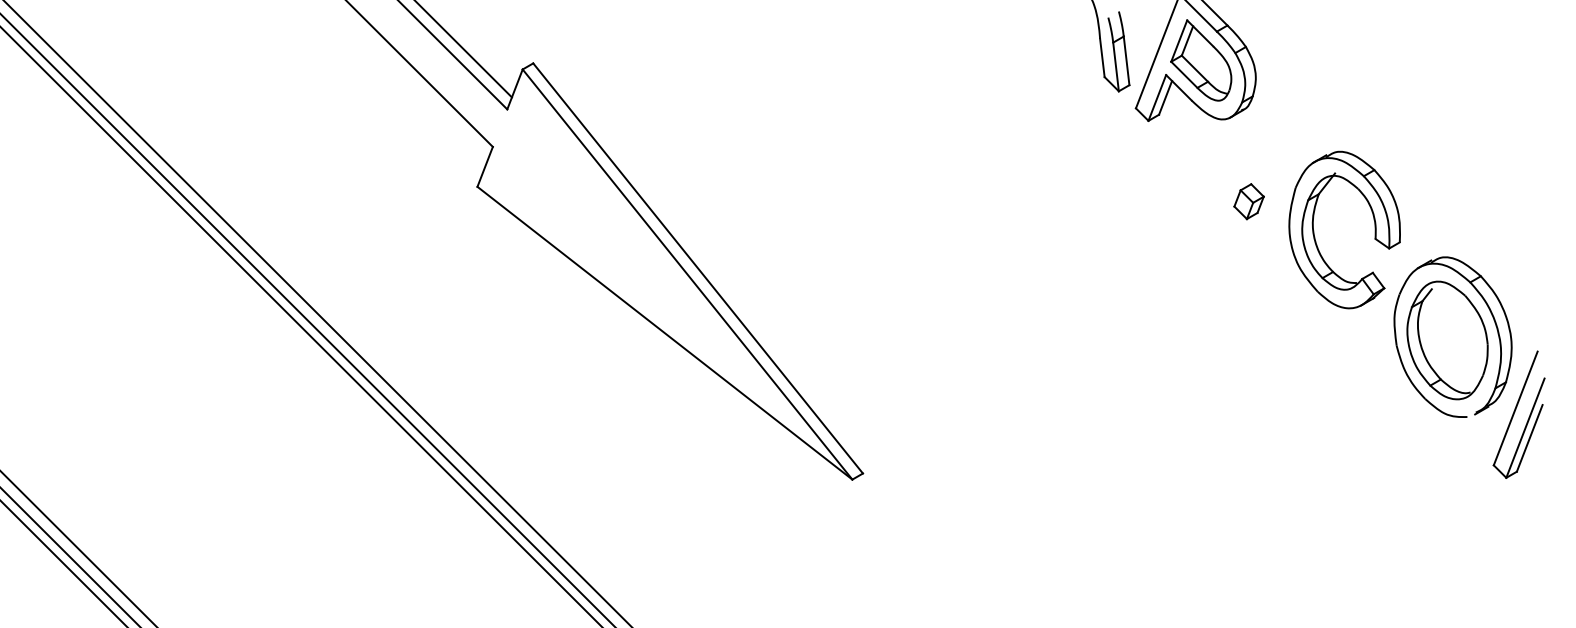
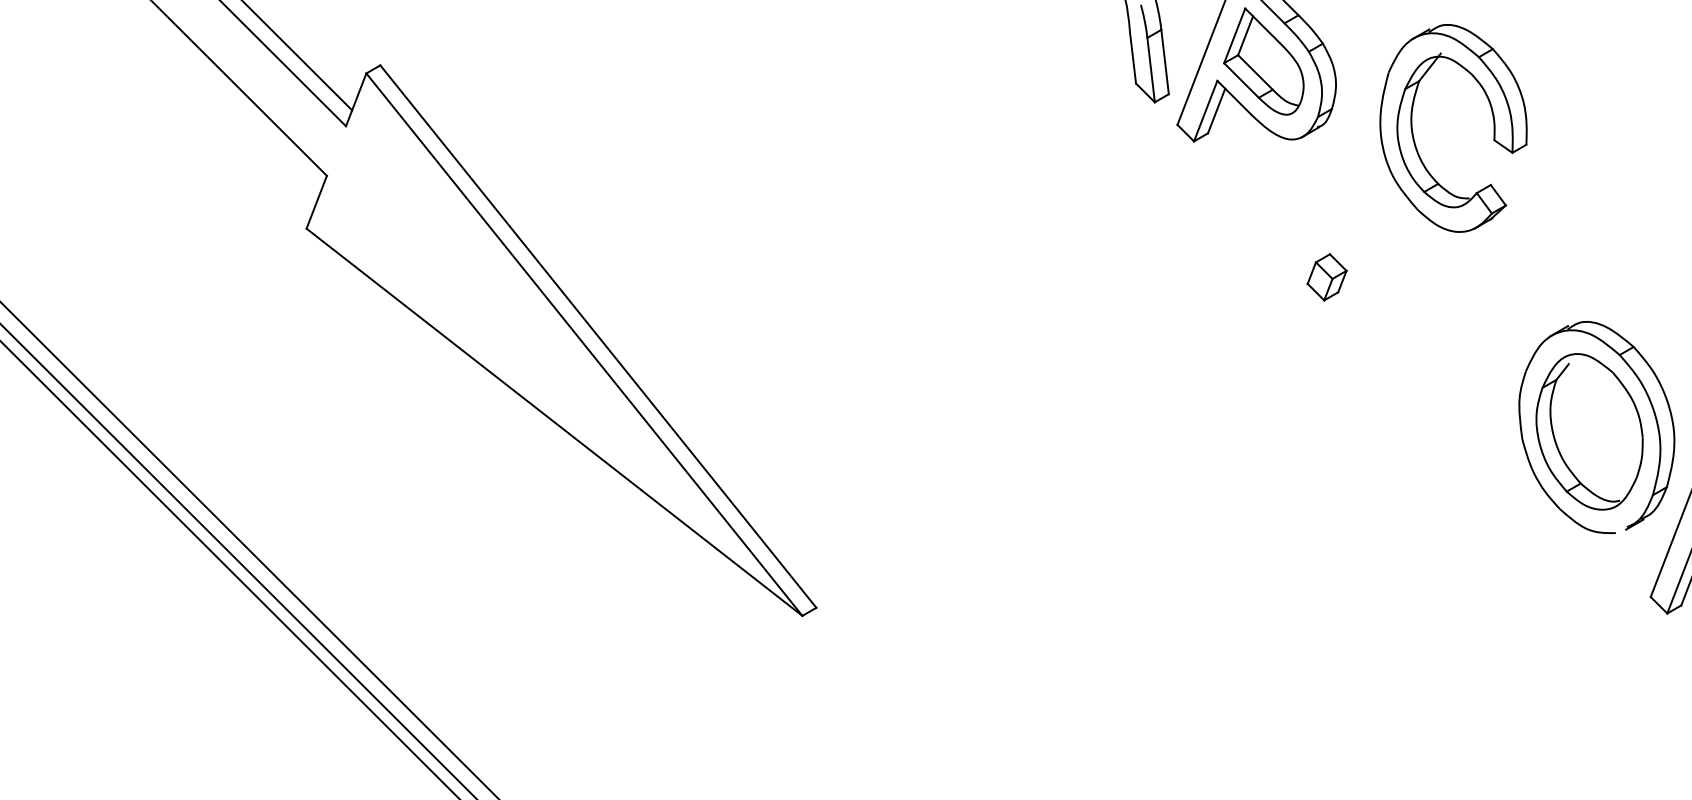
part: (1248, 201) -> (1326, 277), moved
part: (1374, 229) -> (1492, 127), moved

